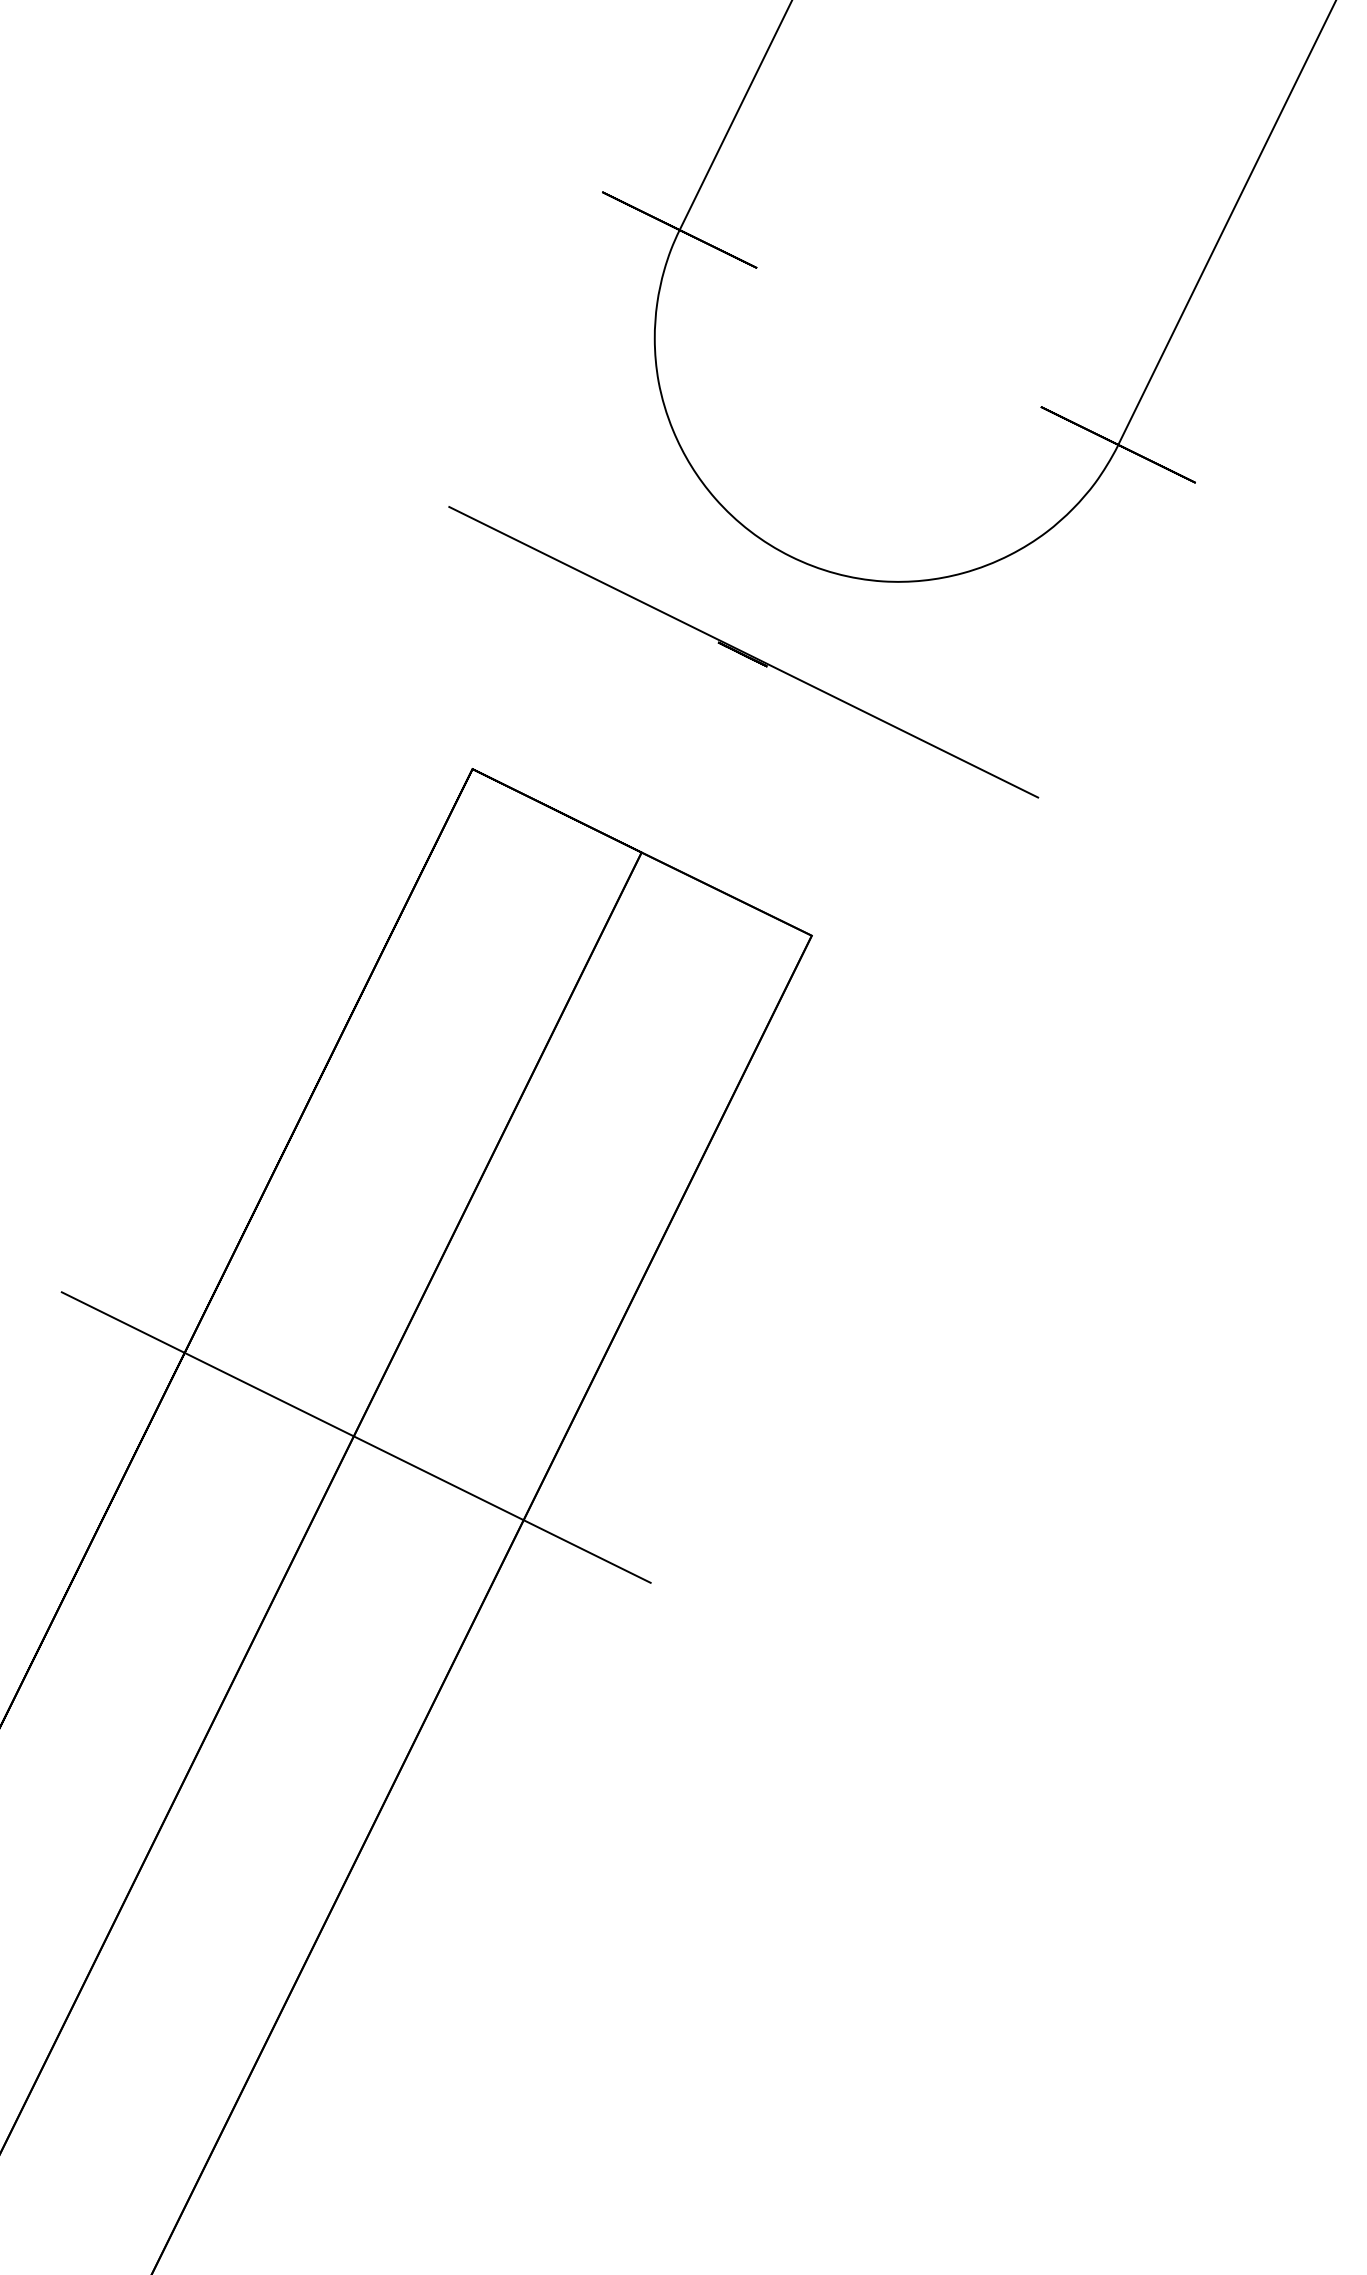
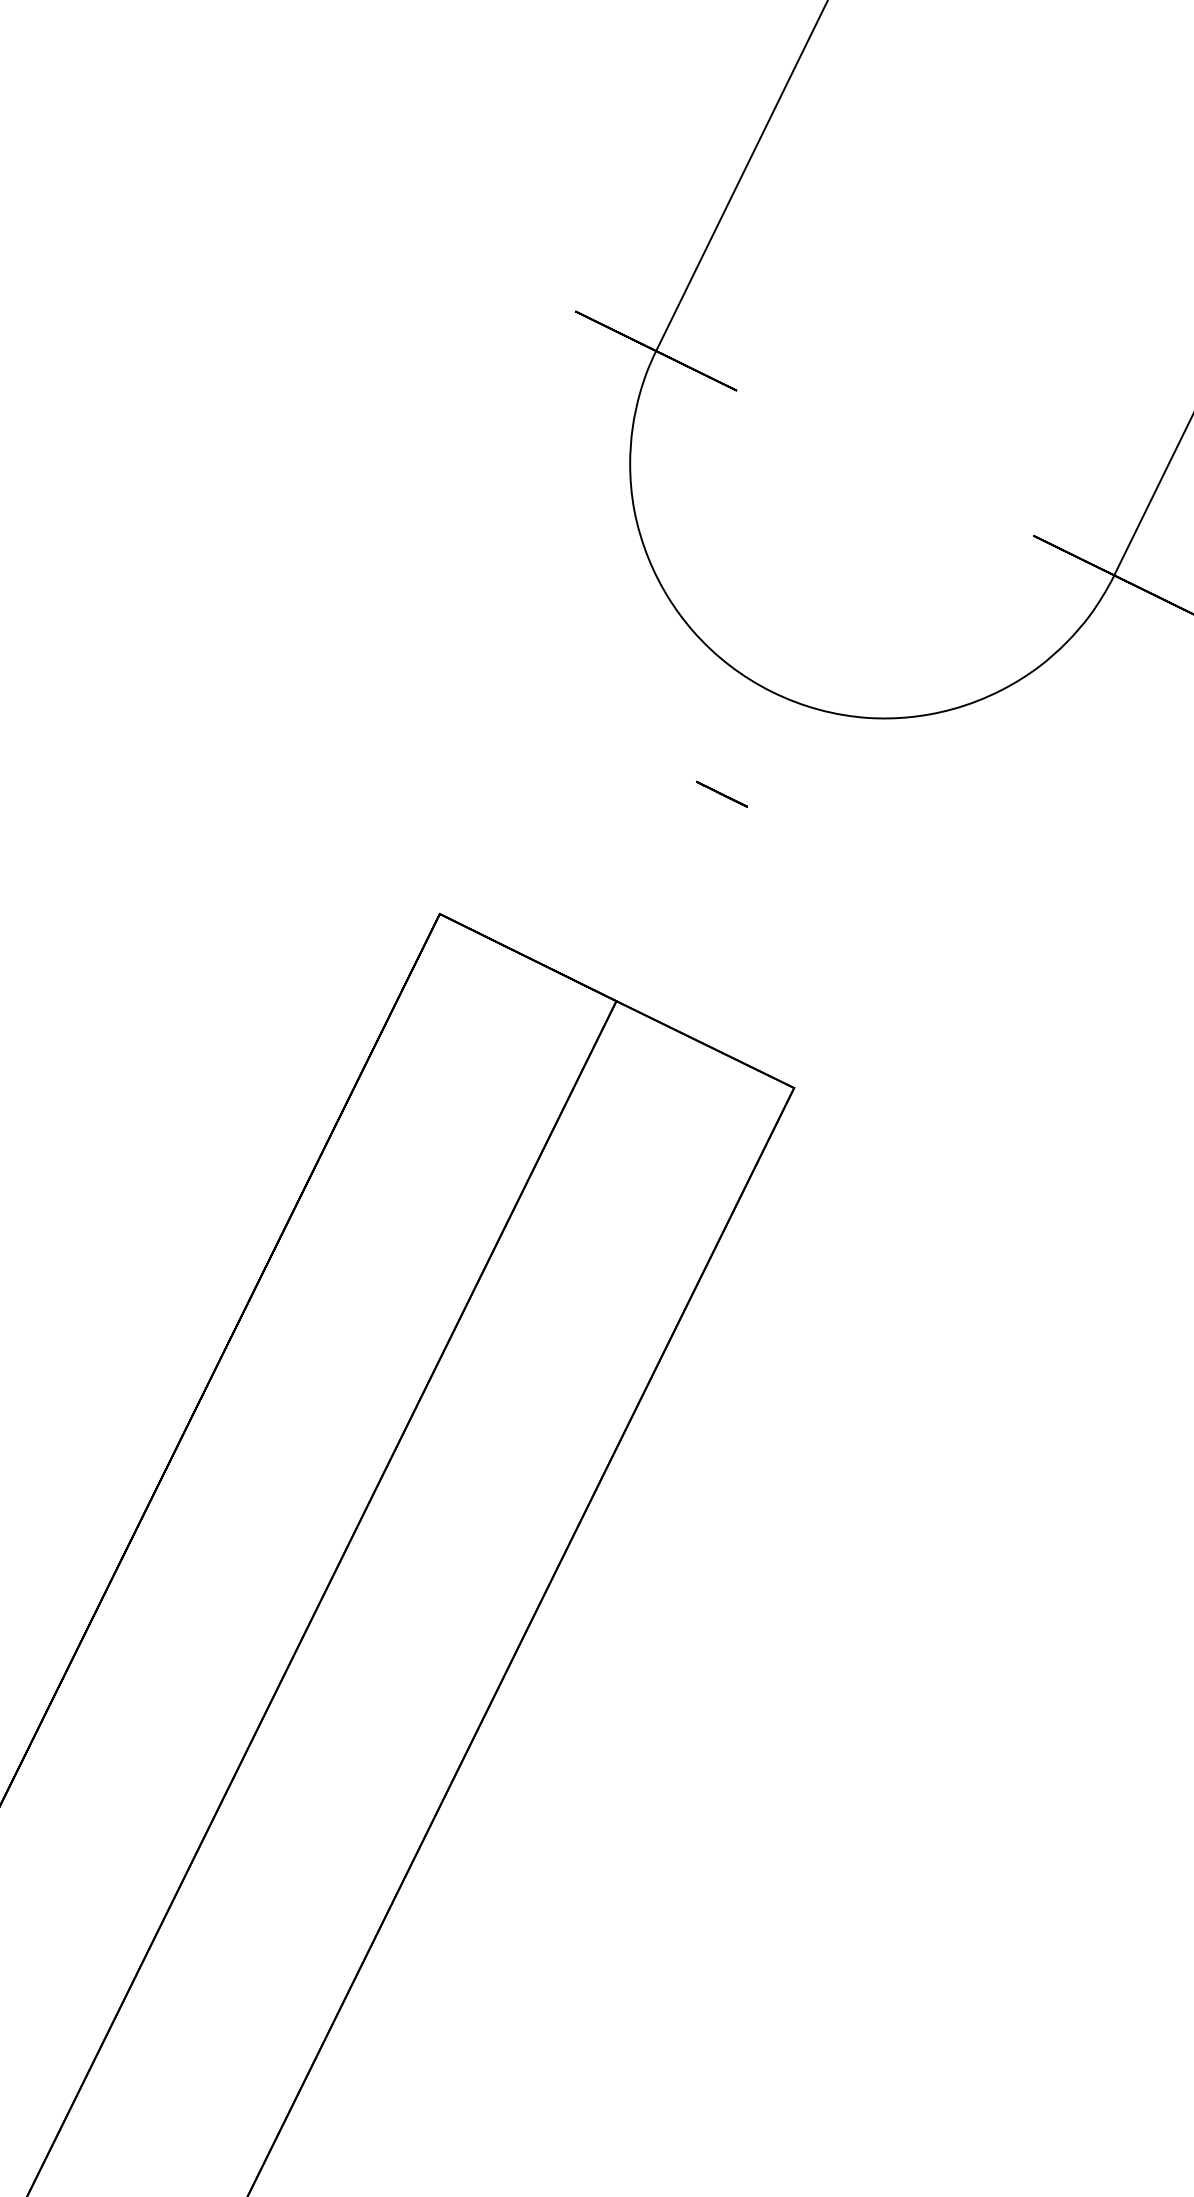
line: (743, 651) -> (722, 791), removed
line: (355, 1437) -> (317, 1612), removed

